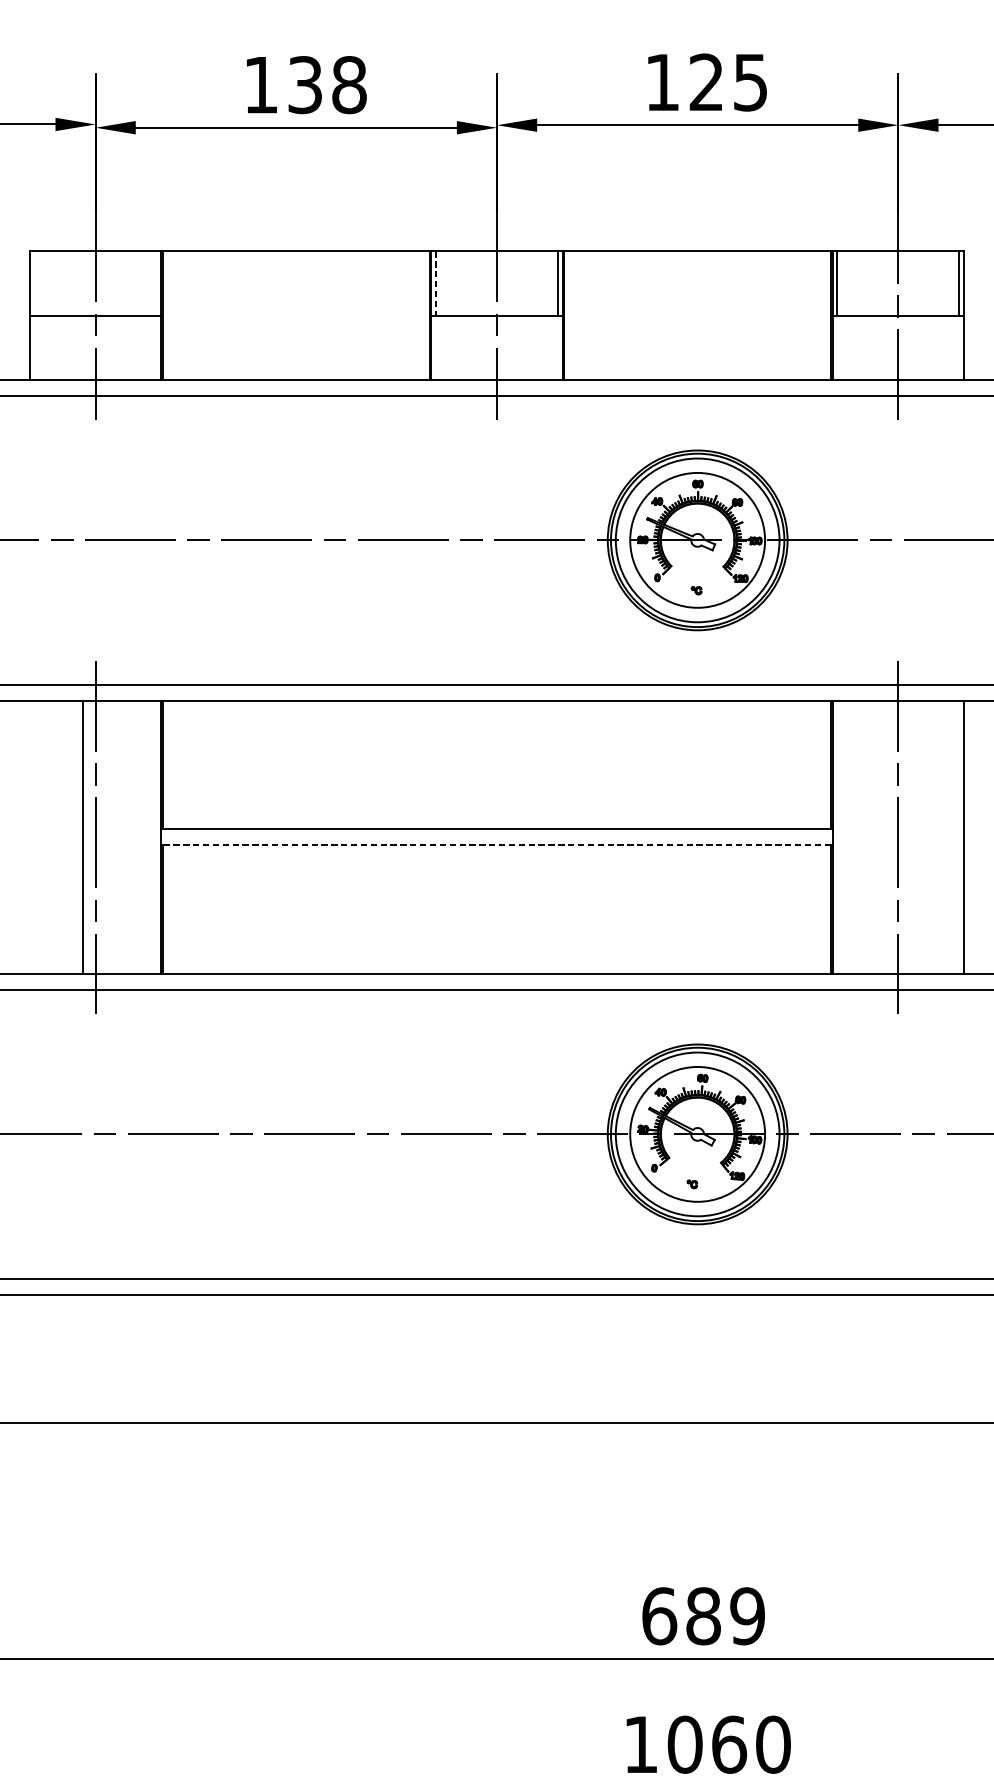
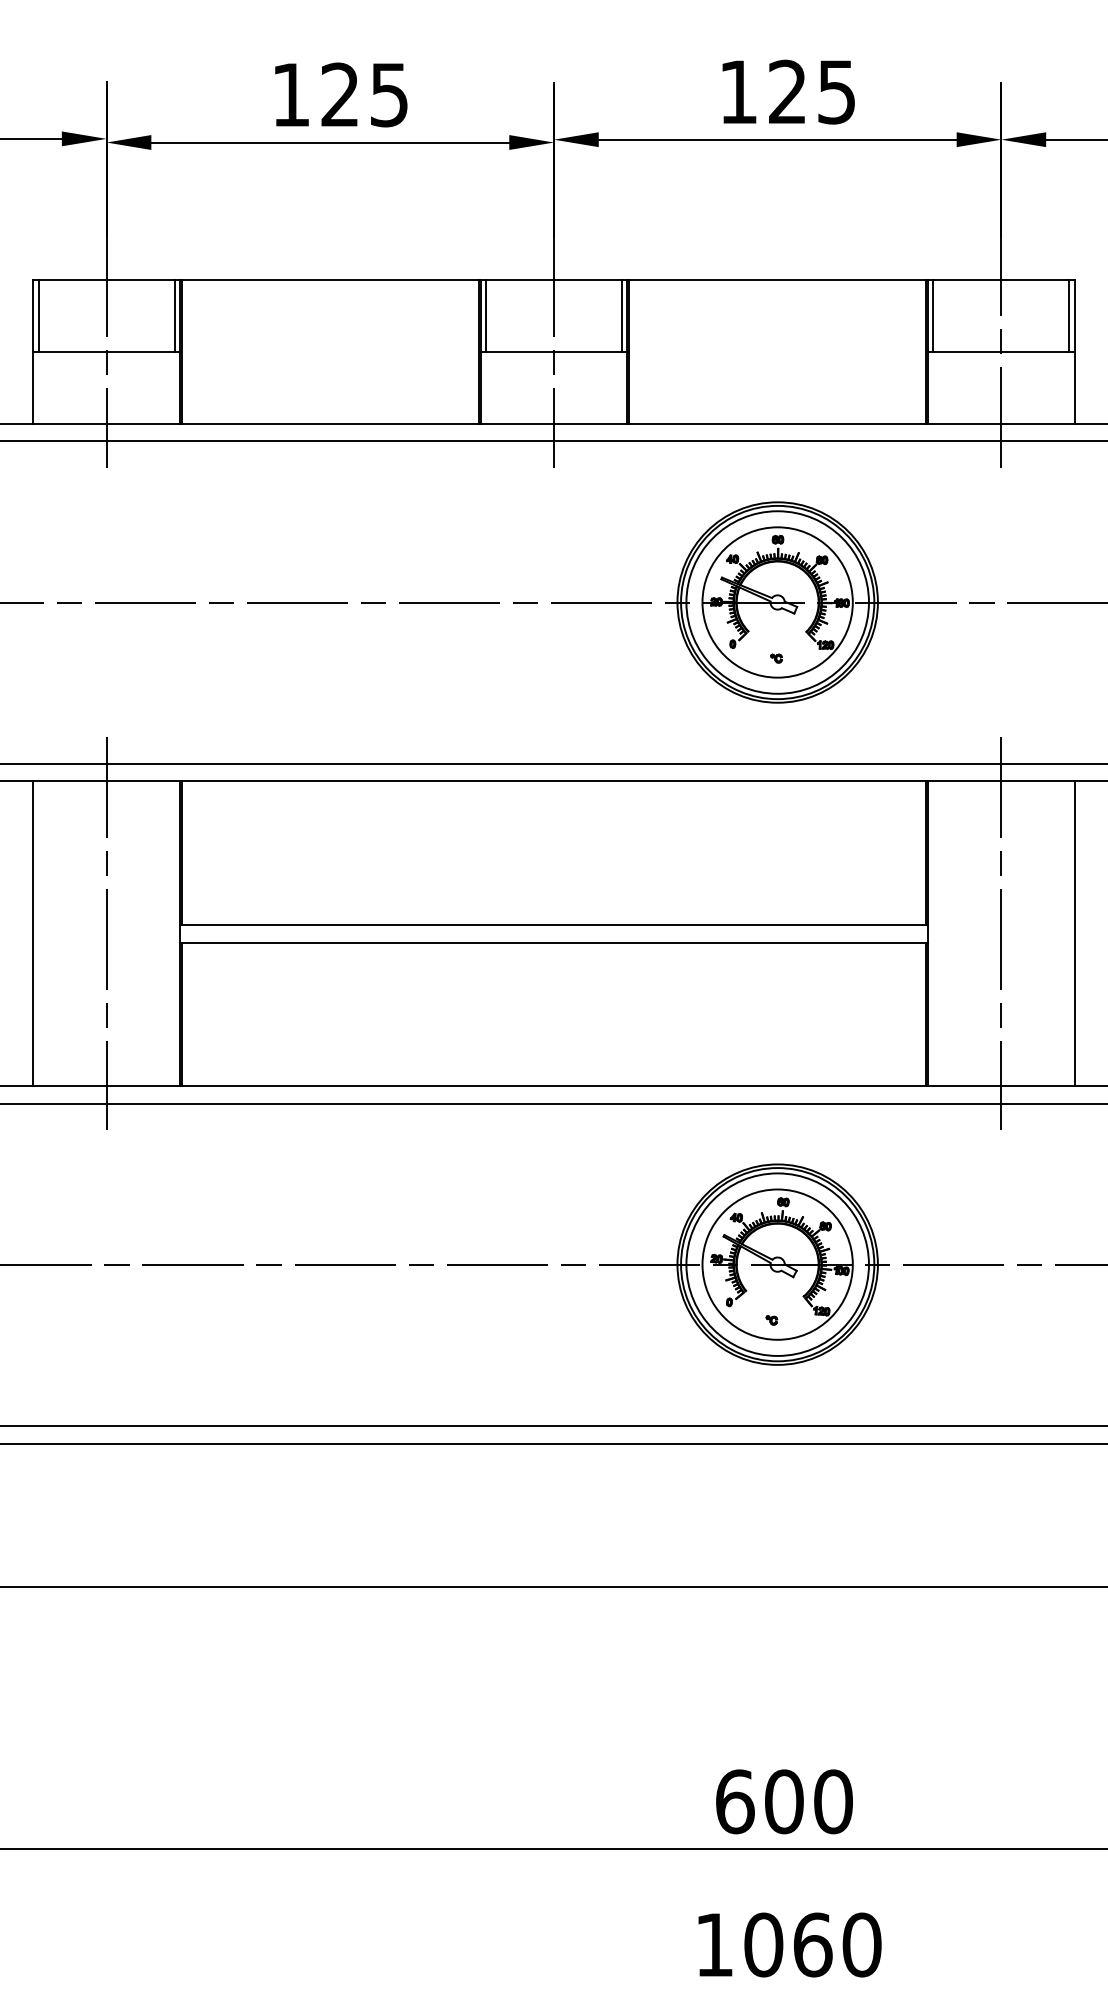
text: (326, 84) -> (364, 94), 138 -> 125
line: (34, 282) -> (38, 315), added
line: (156, 282) -> (174, 315), added
line: (435, 283) -> (485, 316), dashed -> solid
line: (82, 837) -> (33, 933), moved
line: (496, 845) -> (553, 942), dashed -> solid
text: (725, 1616) -> (808, 1801), 689 -> 600

